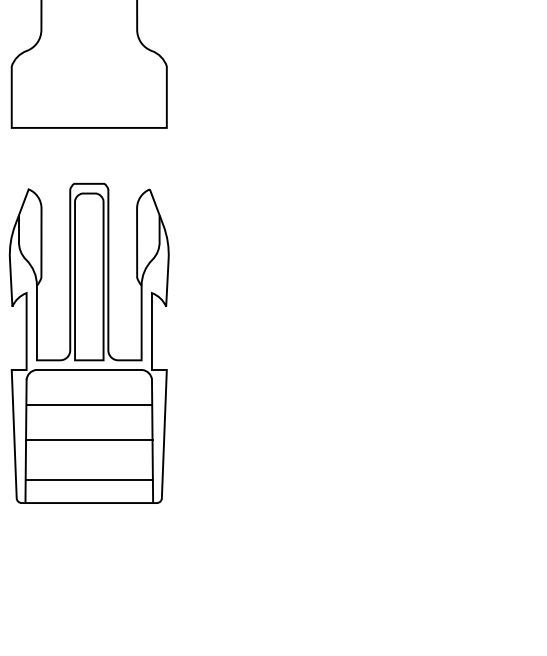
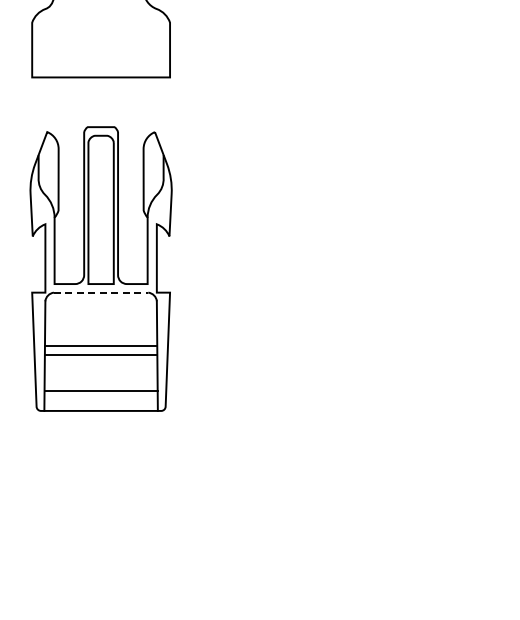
line: (89, 369) -> (101, 292), solid -> dashed
line: (89, 404) -> (101, 345), moved

